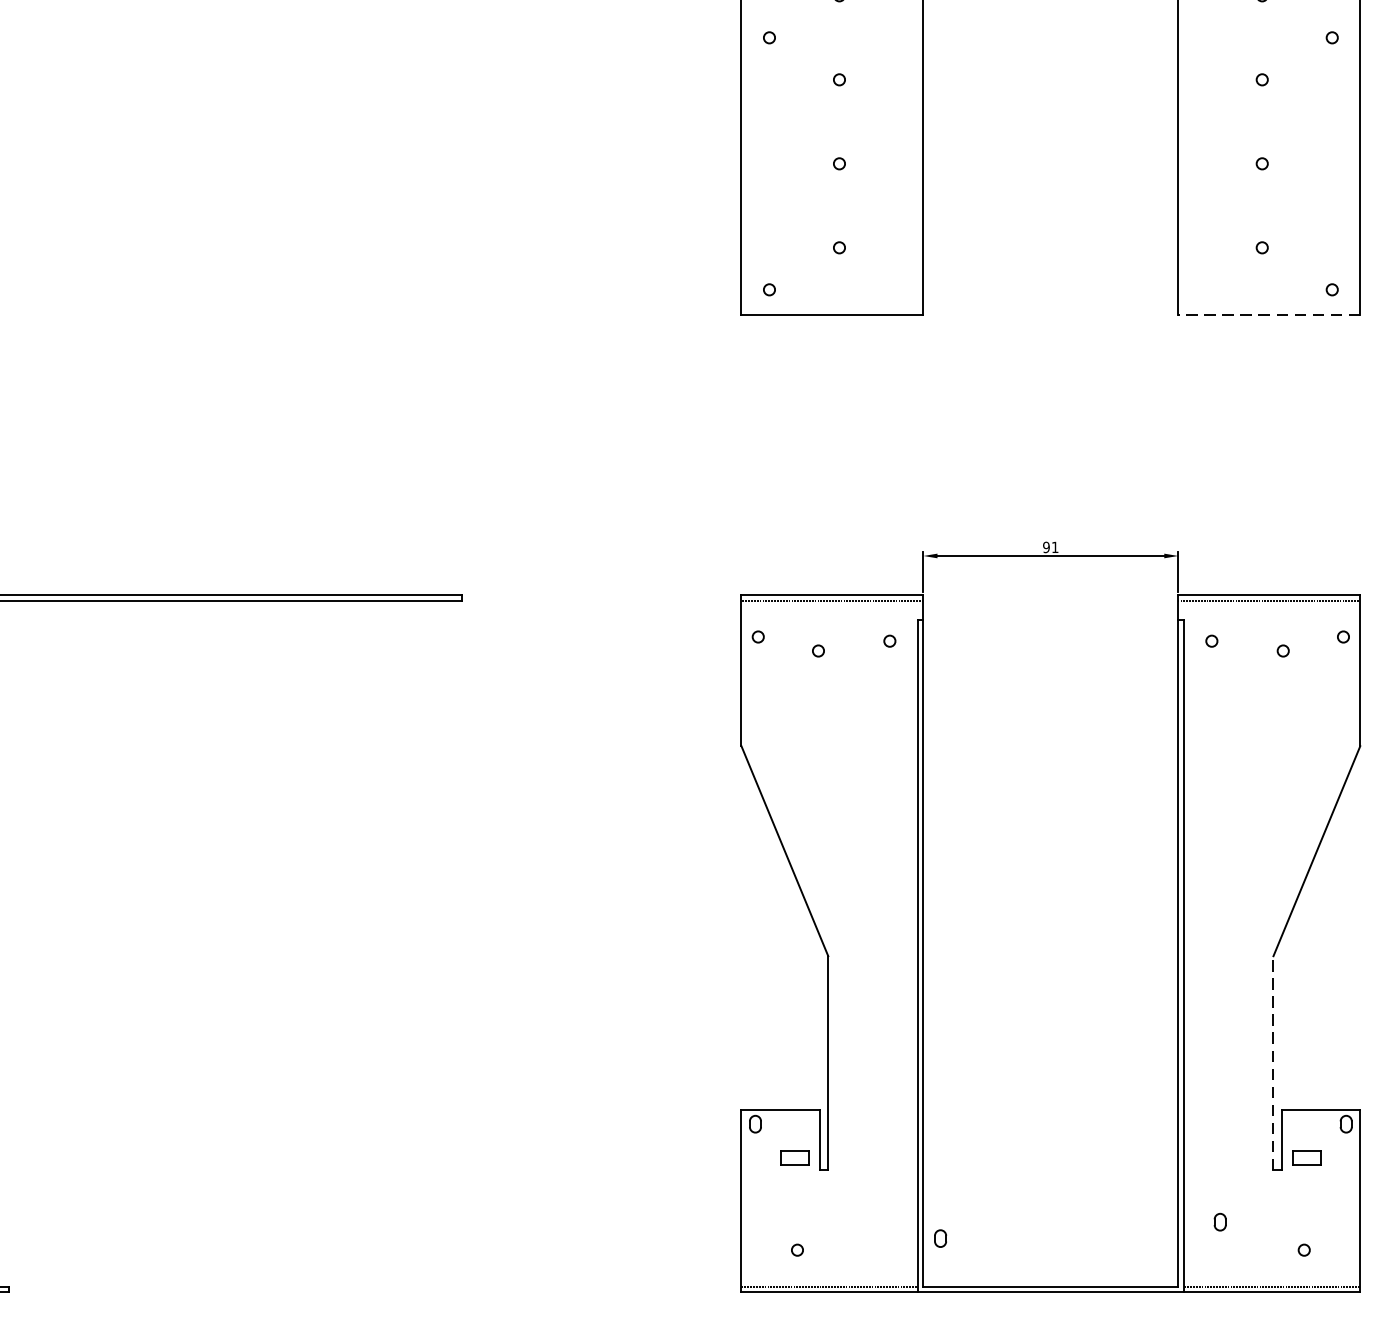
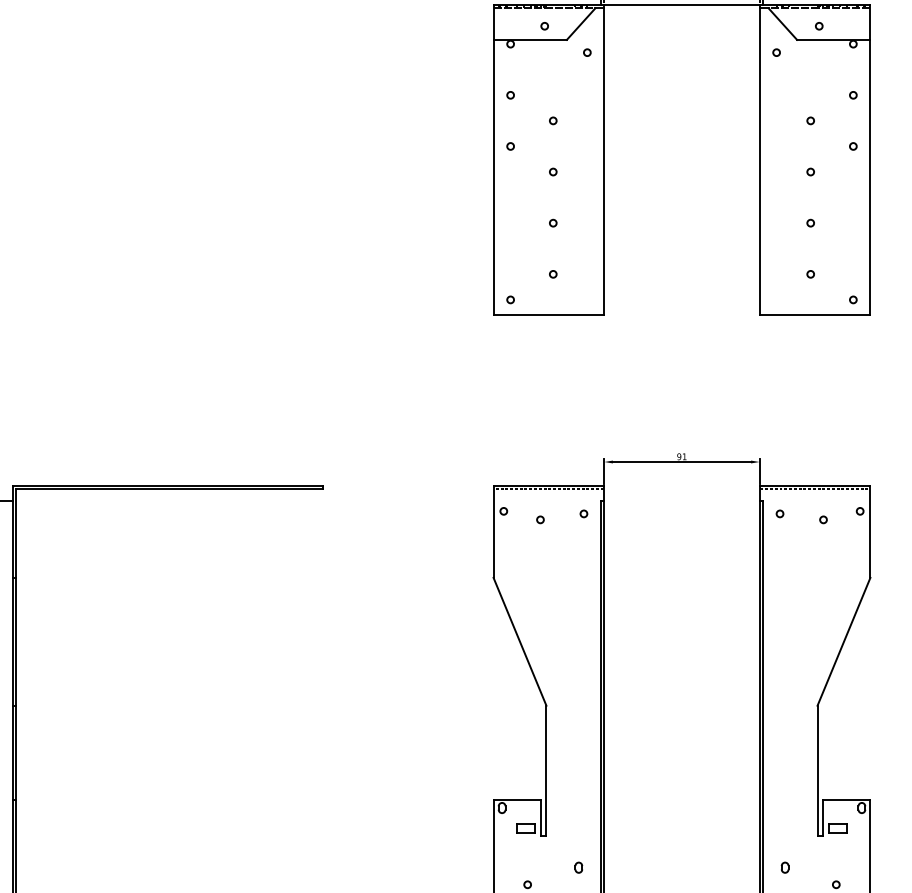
line: (1268, 315) -> (814, 315), dashed -> solid
line: (1273, 1062) -> (817, 770), dashed -> solid
part: (940, 1238) -> (578, 867), moved

